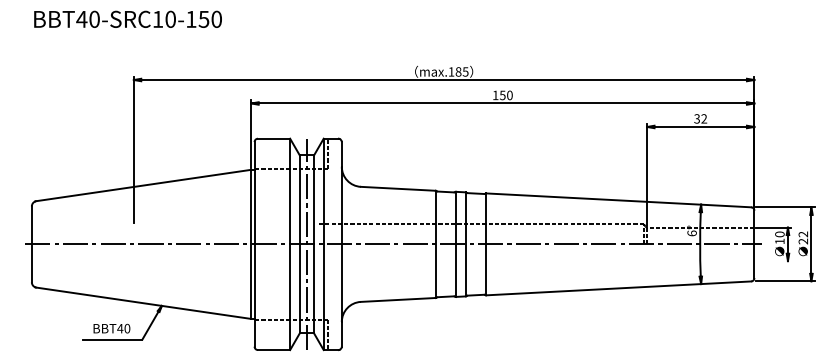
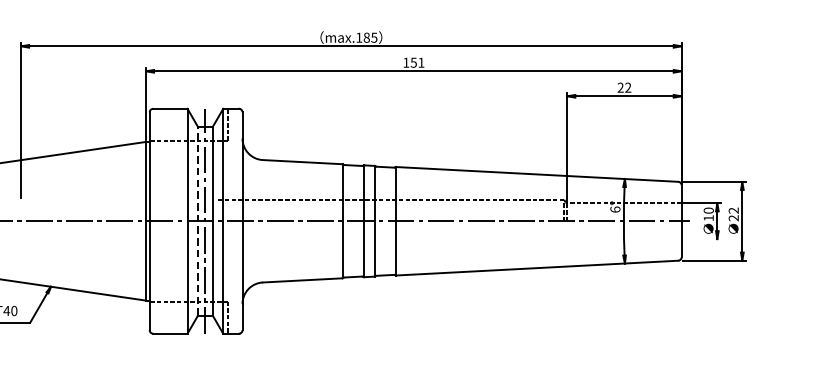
text: (509, 95) -> (420, 62), 150 -> 151
text: (696, 119) -> (620, 88), 32 -> 22
line: (299, 244) -> (197, 221), solid -> dashed

